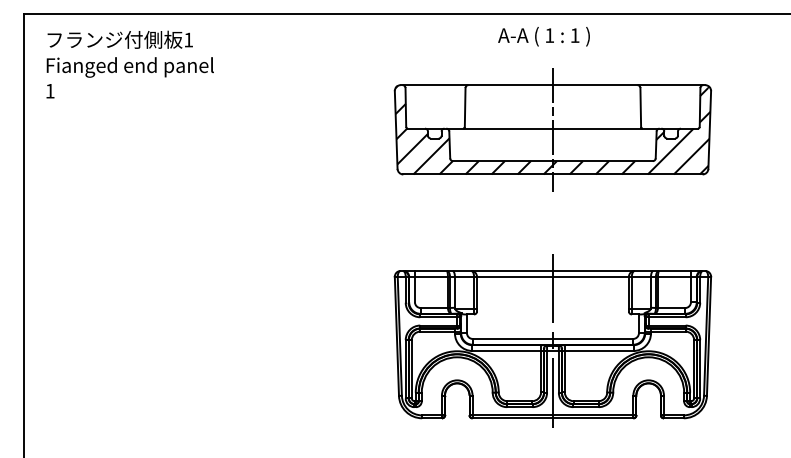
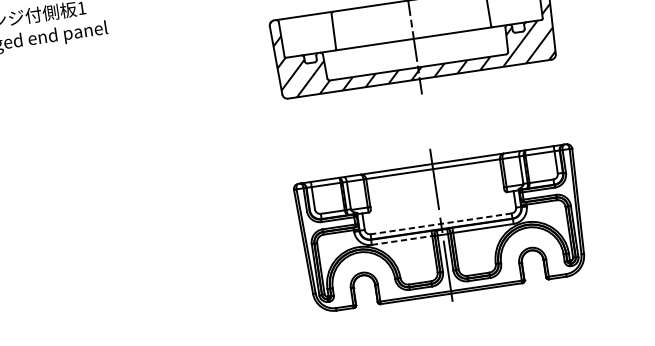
line: (552, 338) -> (440, 223), solid -> dashed
line: (507, 350) -> (402, 239), solid -> dashed

